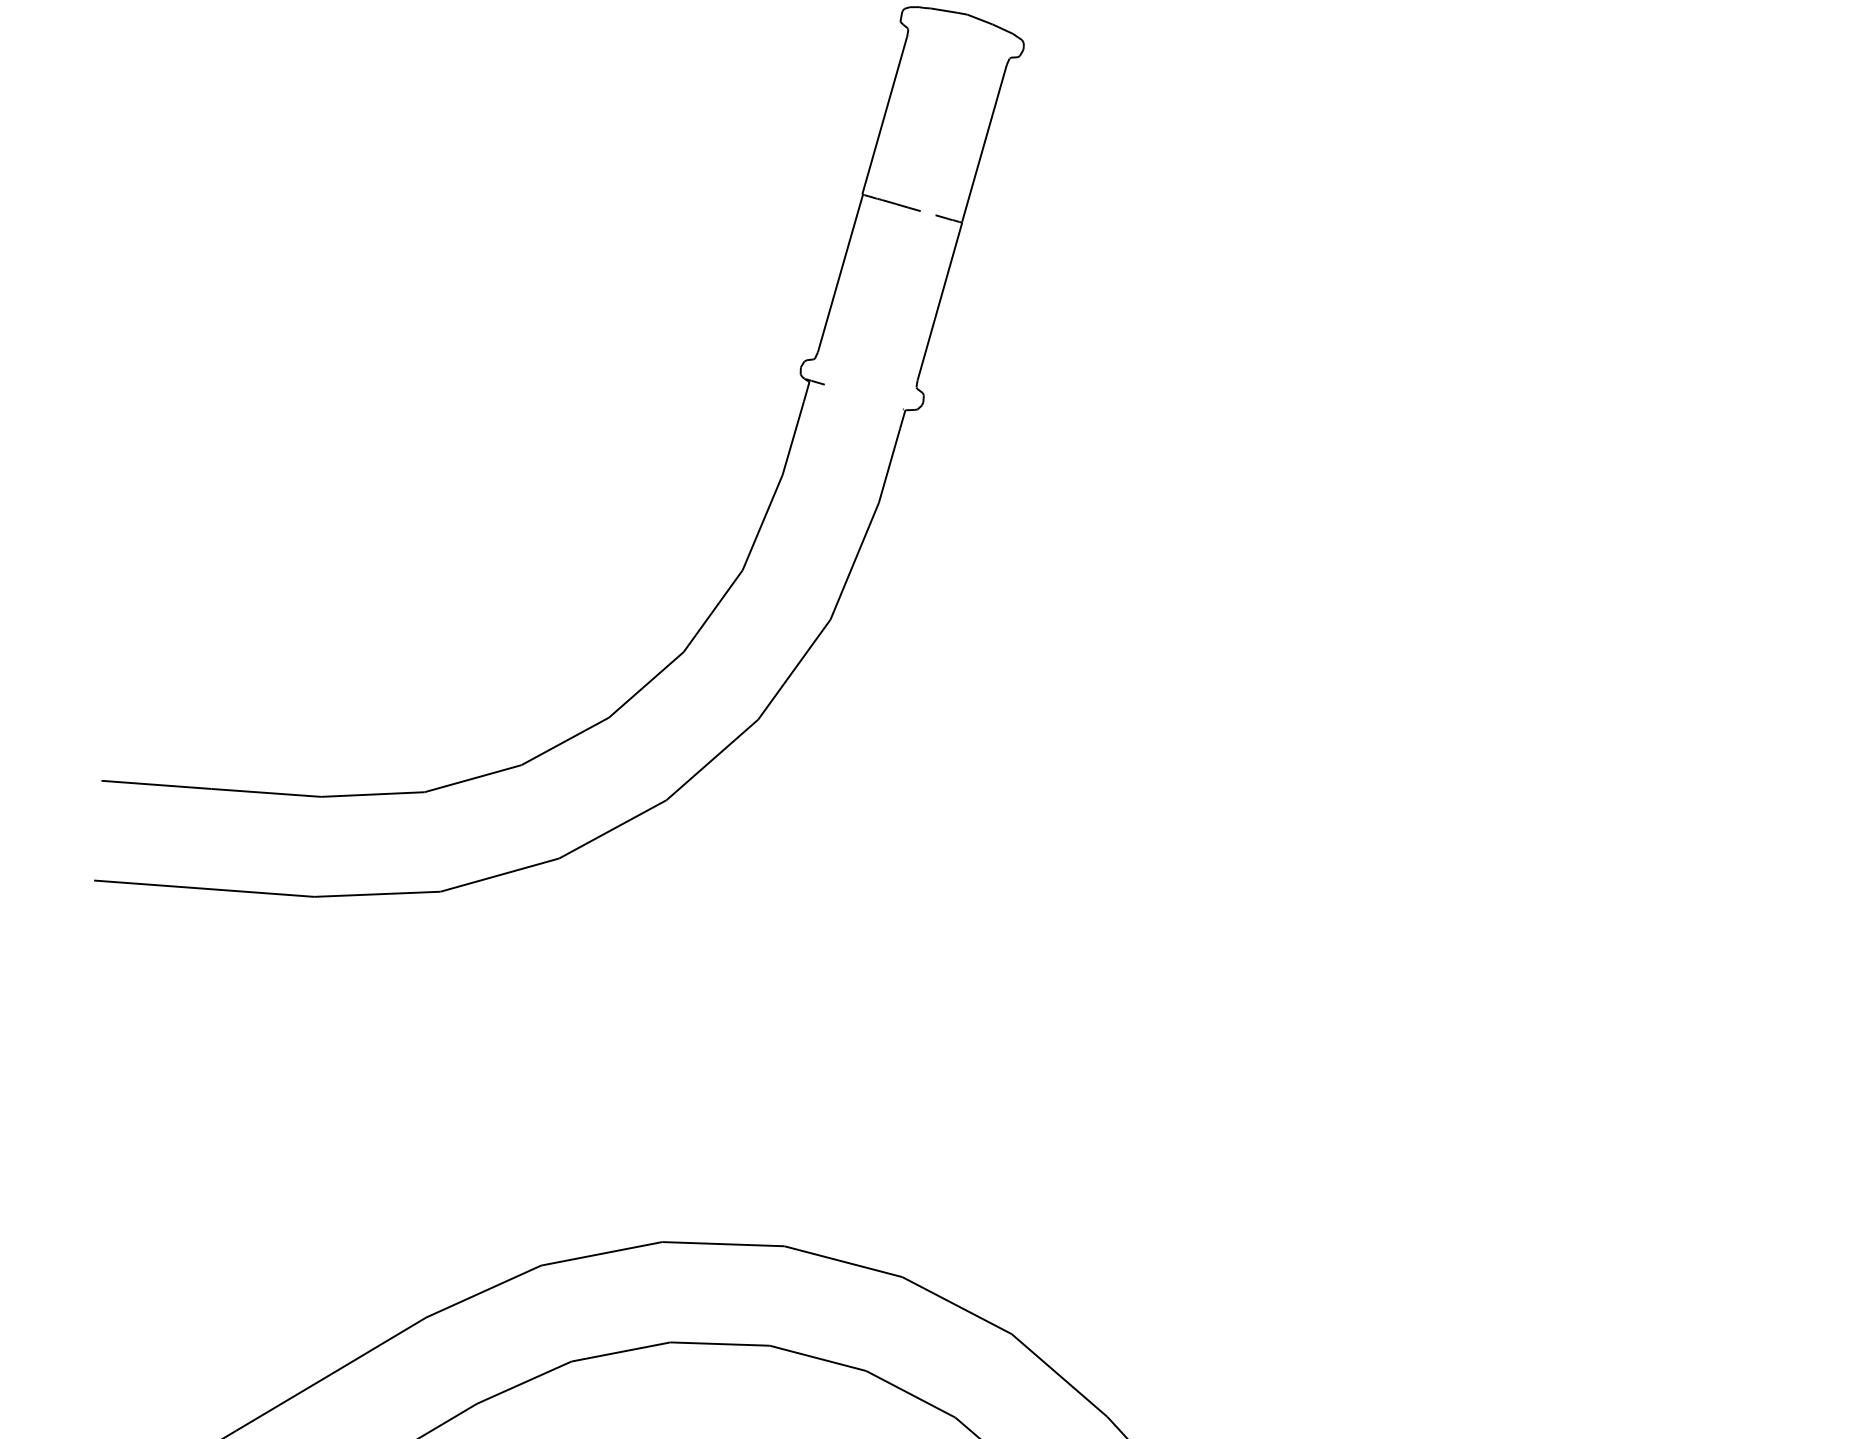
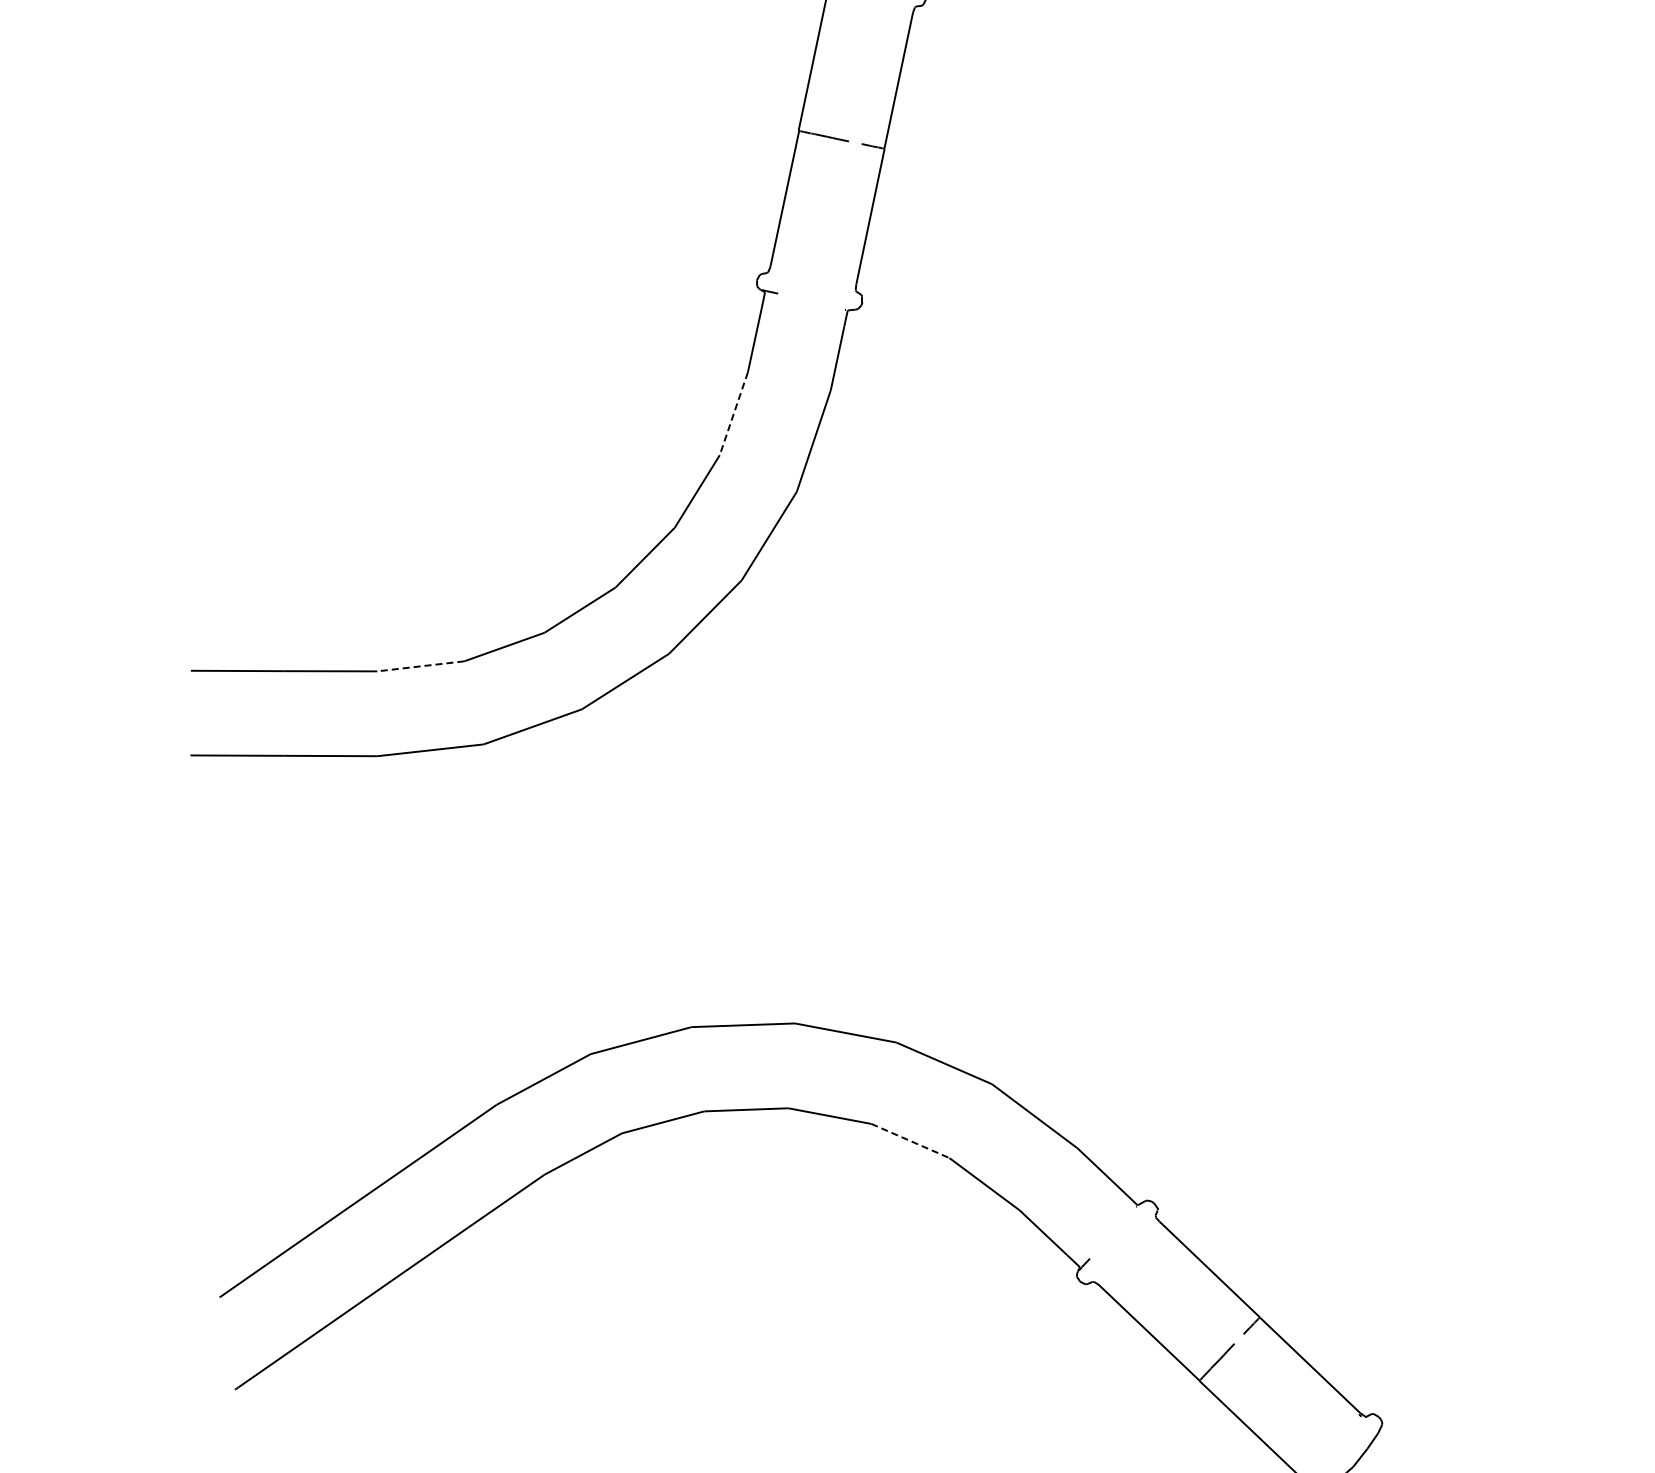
line: (762, 522) -> (733, 413), solid -> dashed
line: (372, 794) -> (420, 666), solid -> dashed
line: (910, 1393) -> (910, 1140), solid -> dashed

